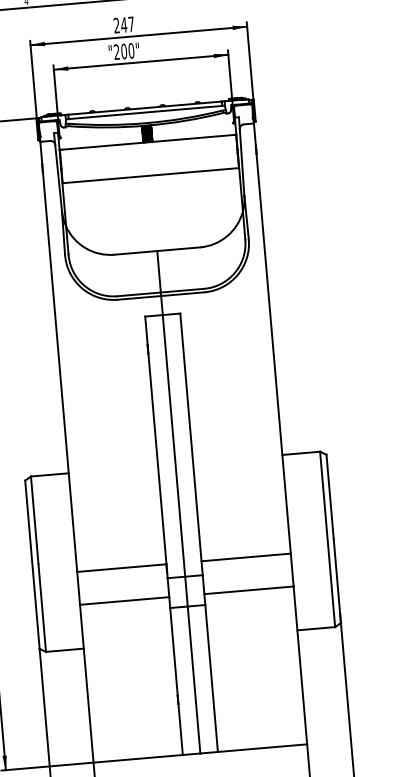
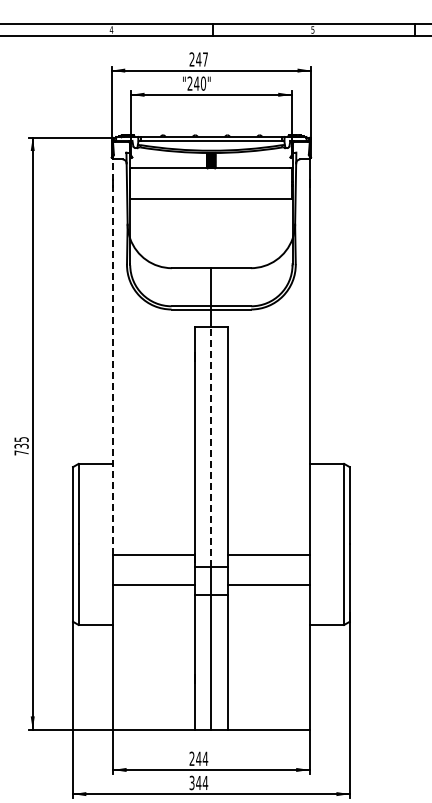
text: (123, 51) -> (196, 83), "200" -> "240"
line: (58, 356) -> (113, 356), solid -> dashed
line: (174, 445) -> (211, 446), solid -> dashed

